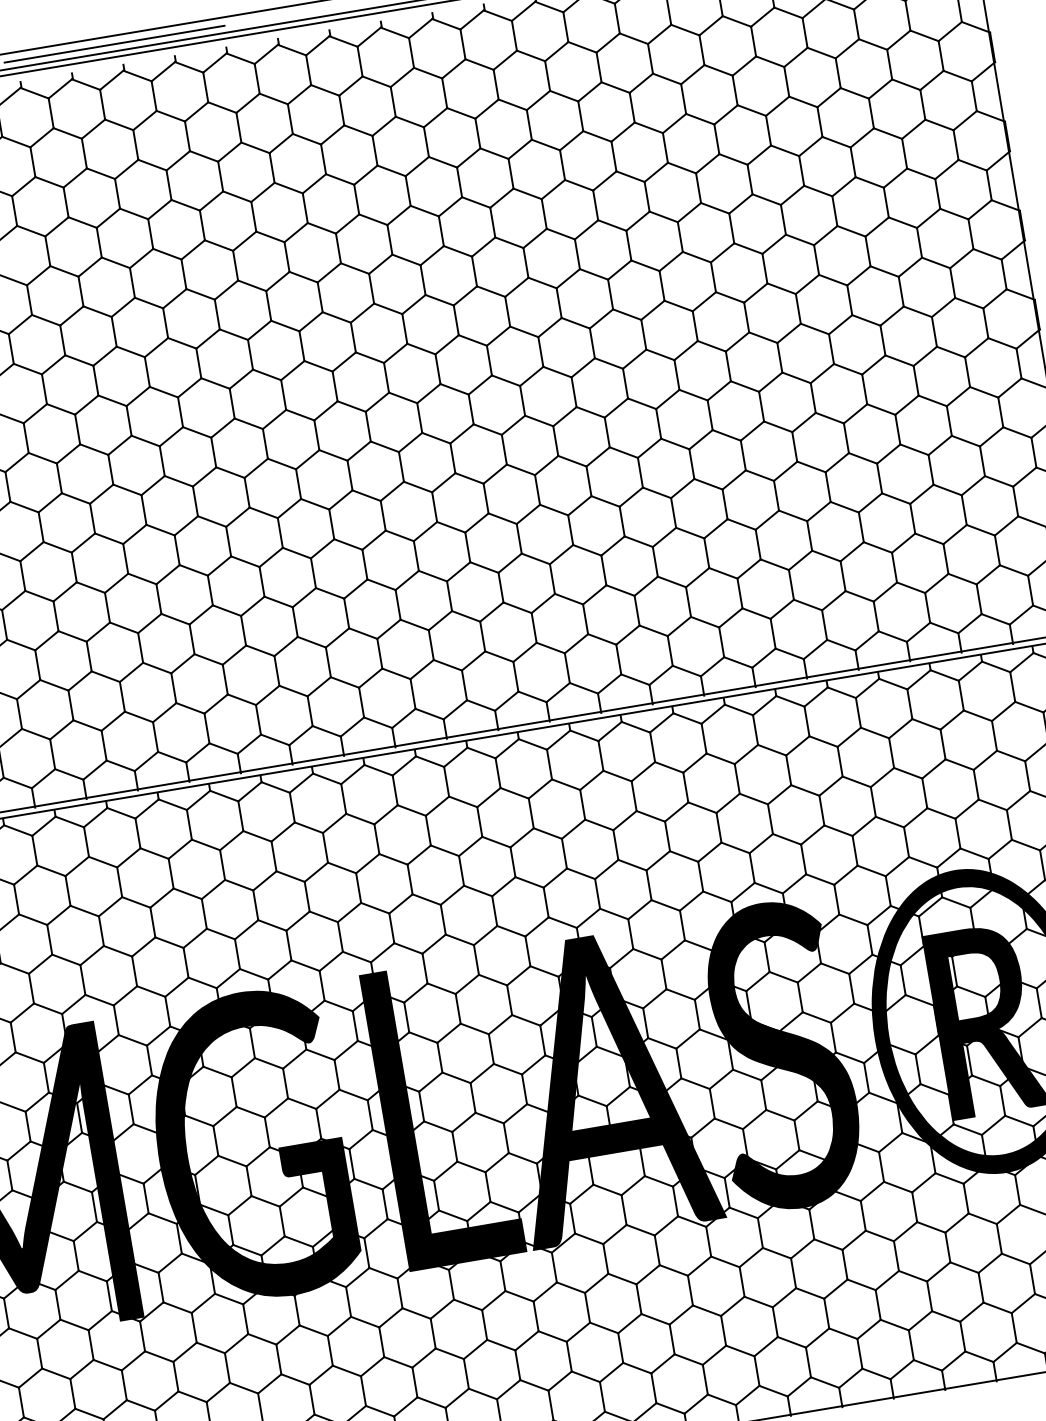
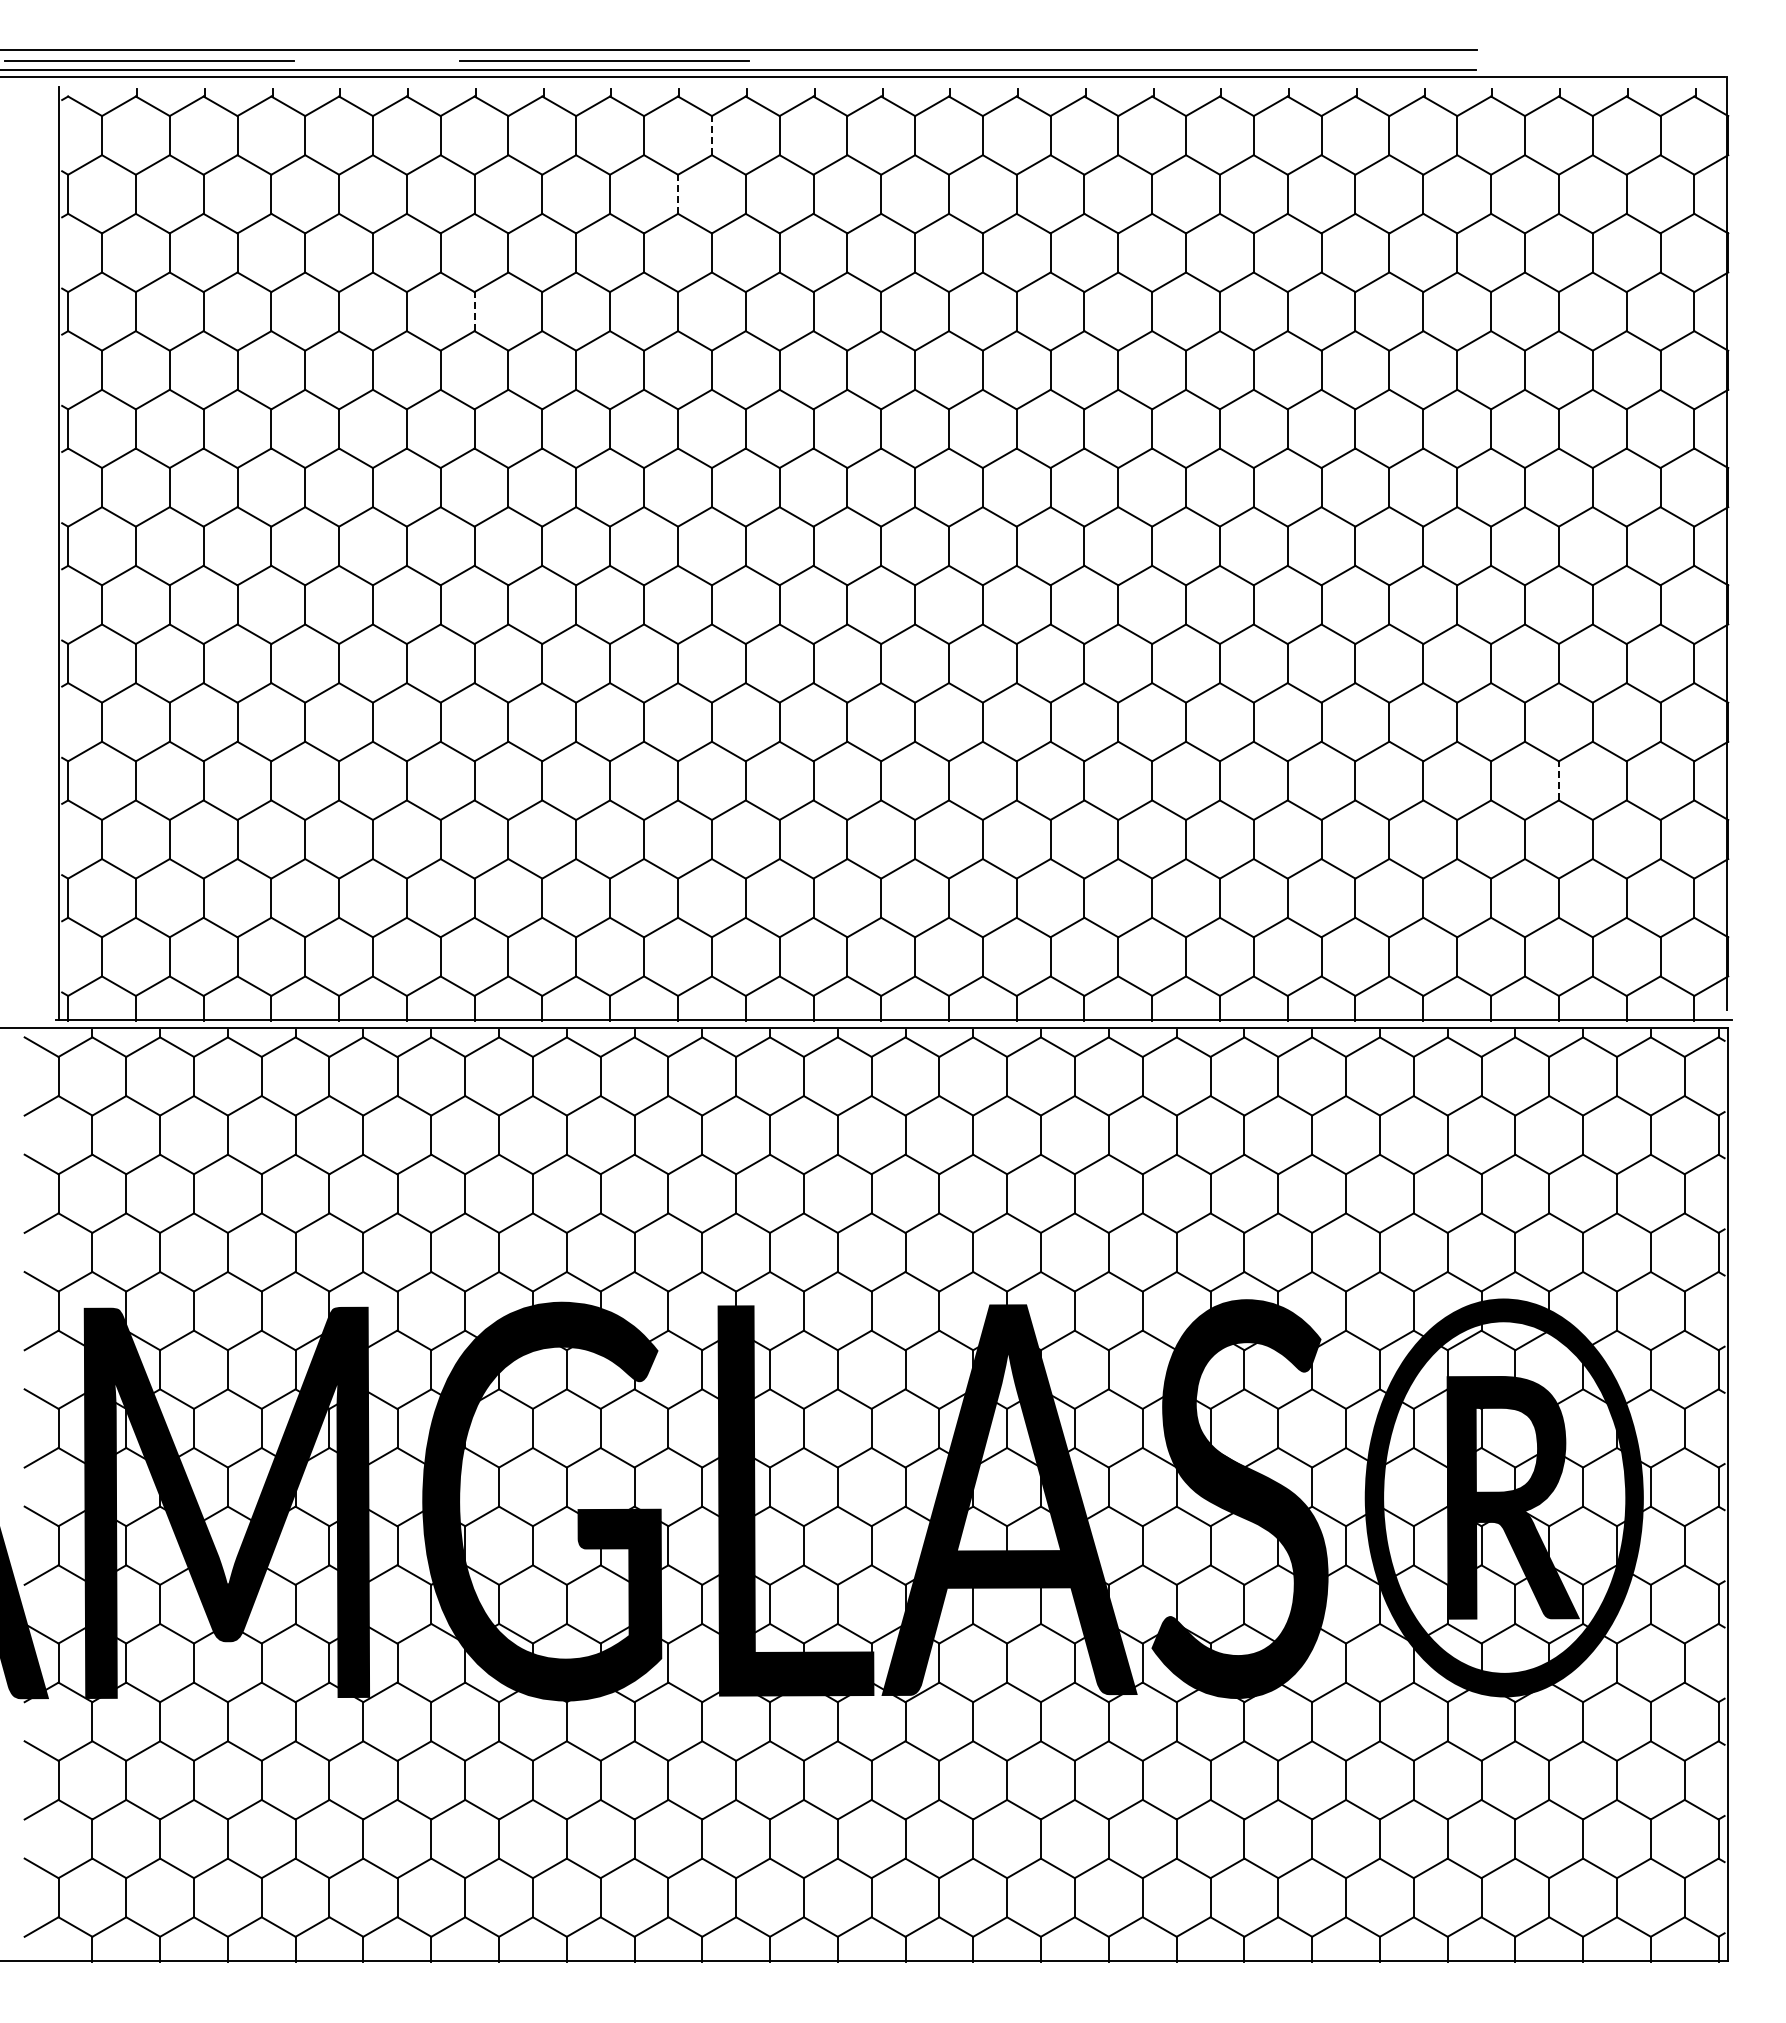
line: (205, 87) -> (711, 135), solid -> dashed
line: (187, 136) -> (678, 194), solid -> dashed
line: (47, 251) -> (474, 311), solid -> dashed
line: (930, 469) -> (1558, 780), solid -> dashed

